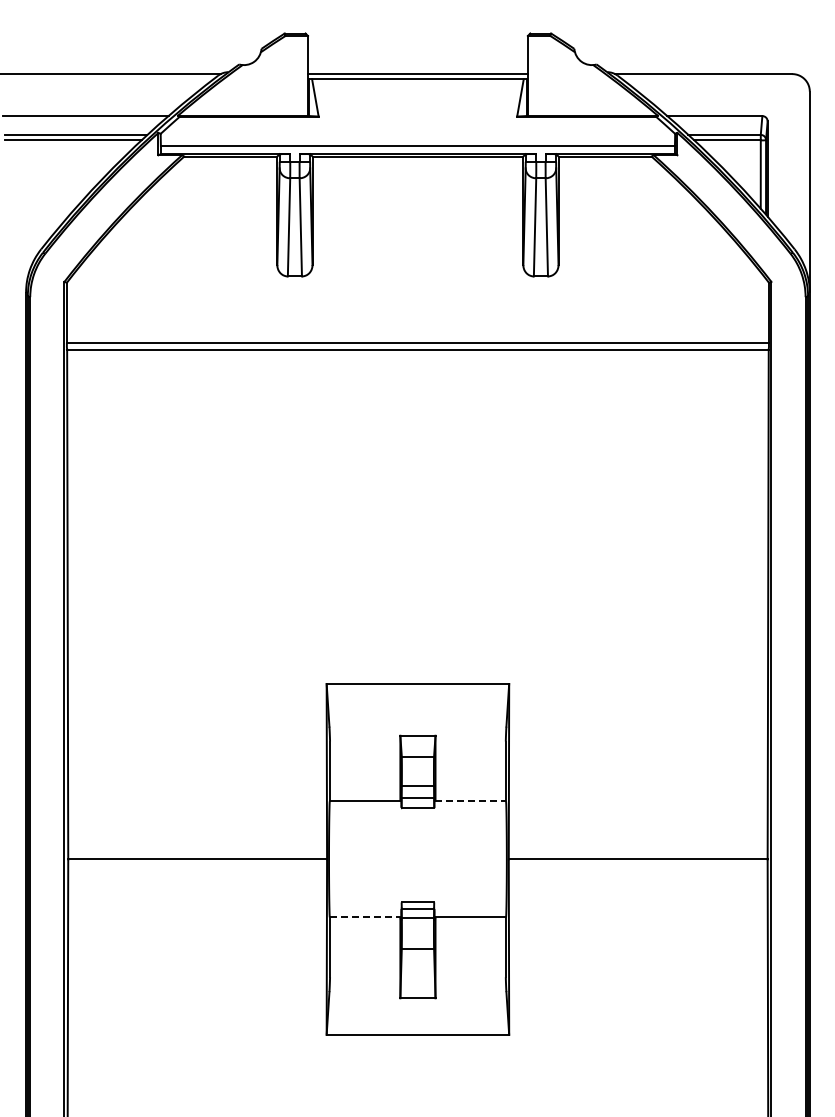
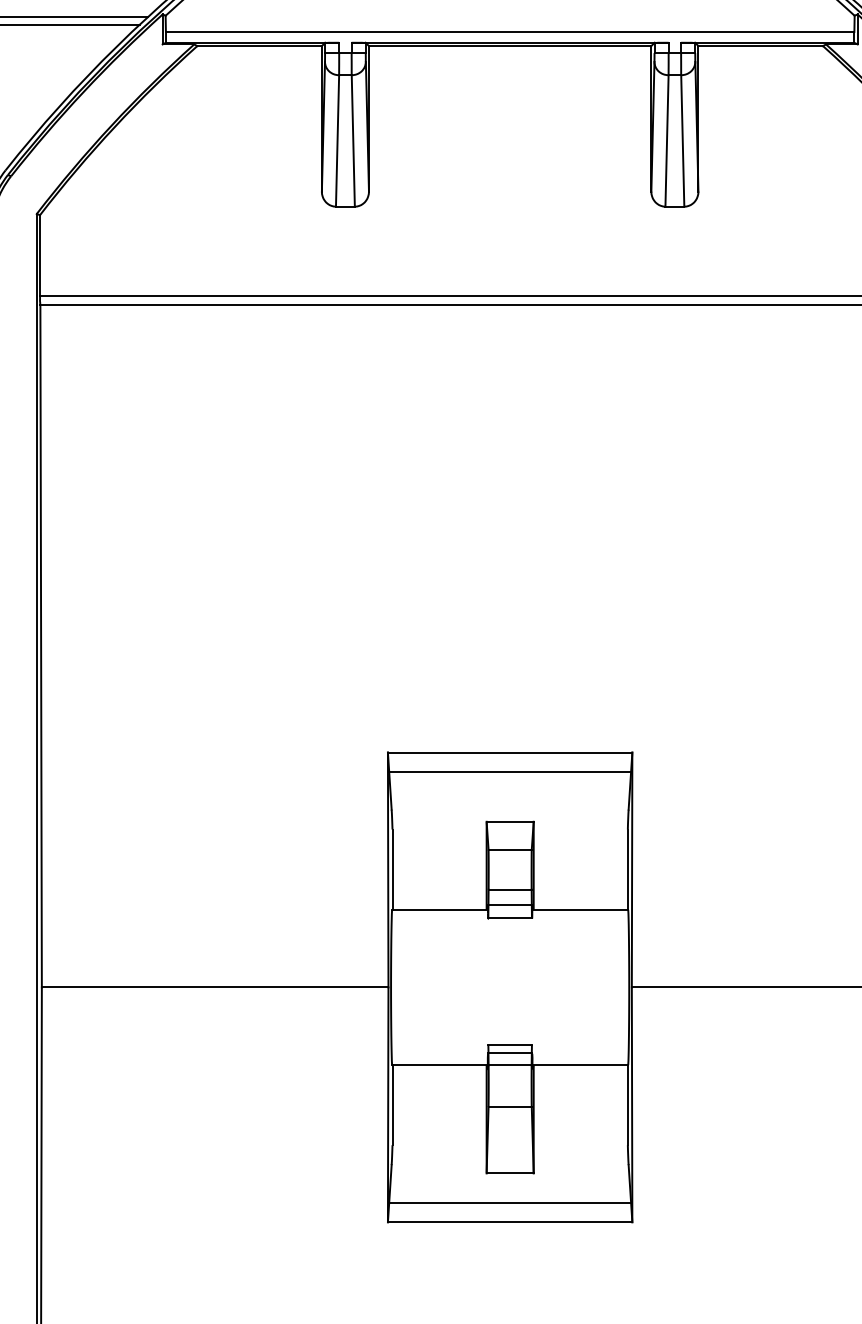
line: (417, 698) -> (509, 771), added
line: (470, 801) -> (580, 909), dashed -> solid
line: (365, 917) -> (439, 1065), dashed -> solid
line: (417, 1020) -> (509, 1203), added

